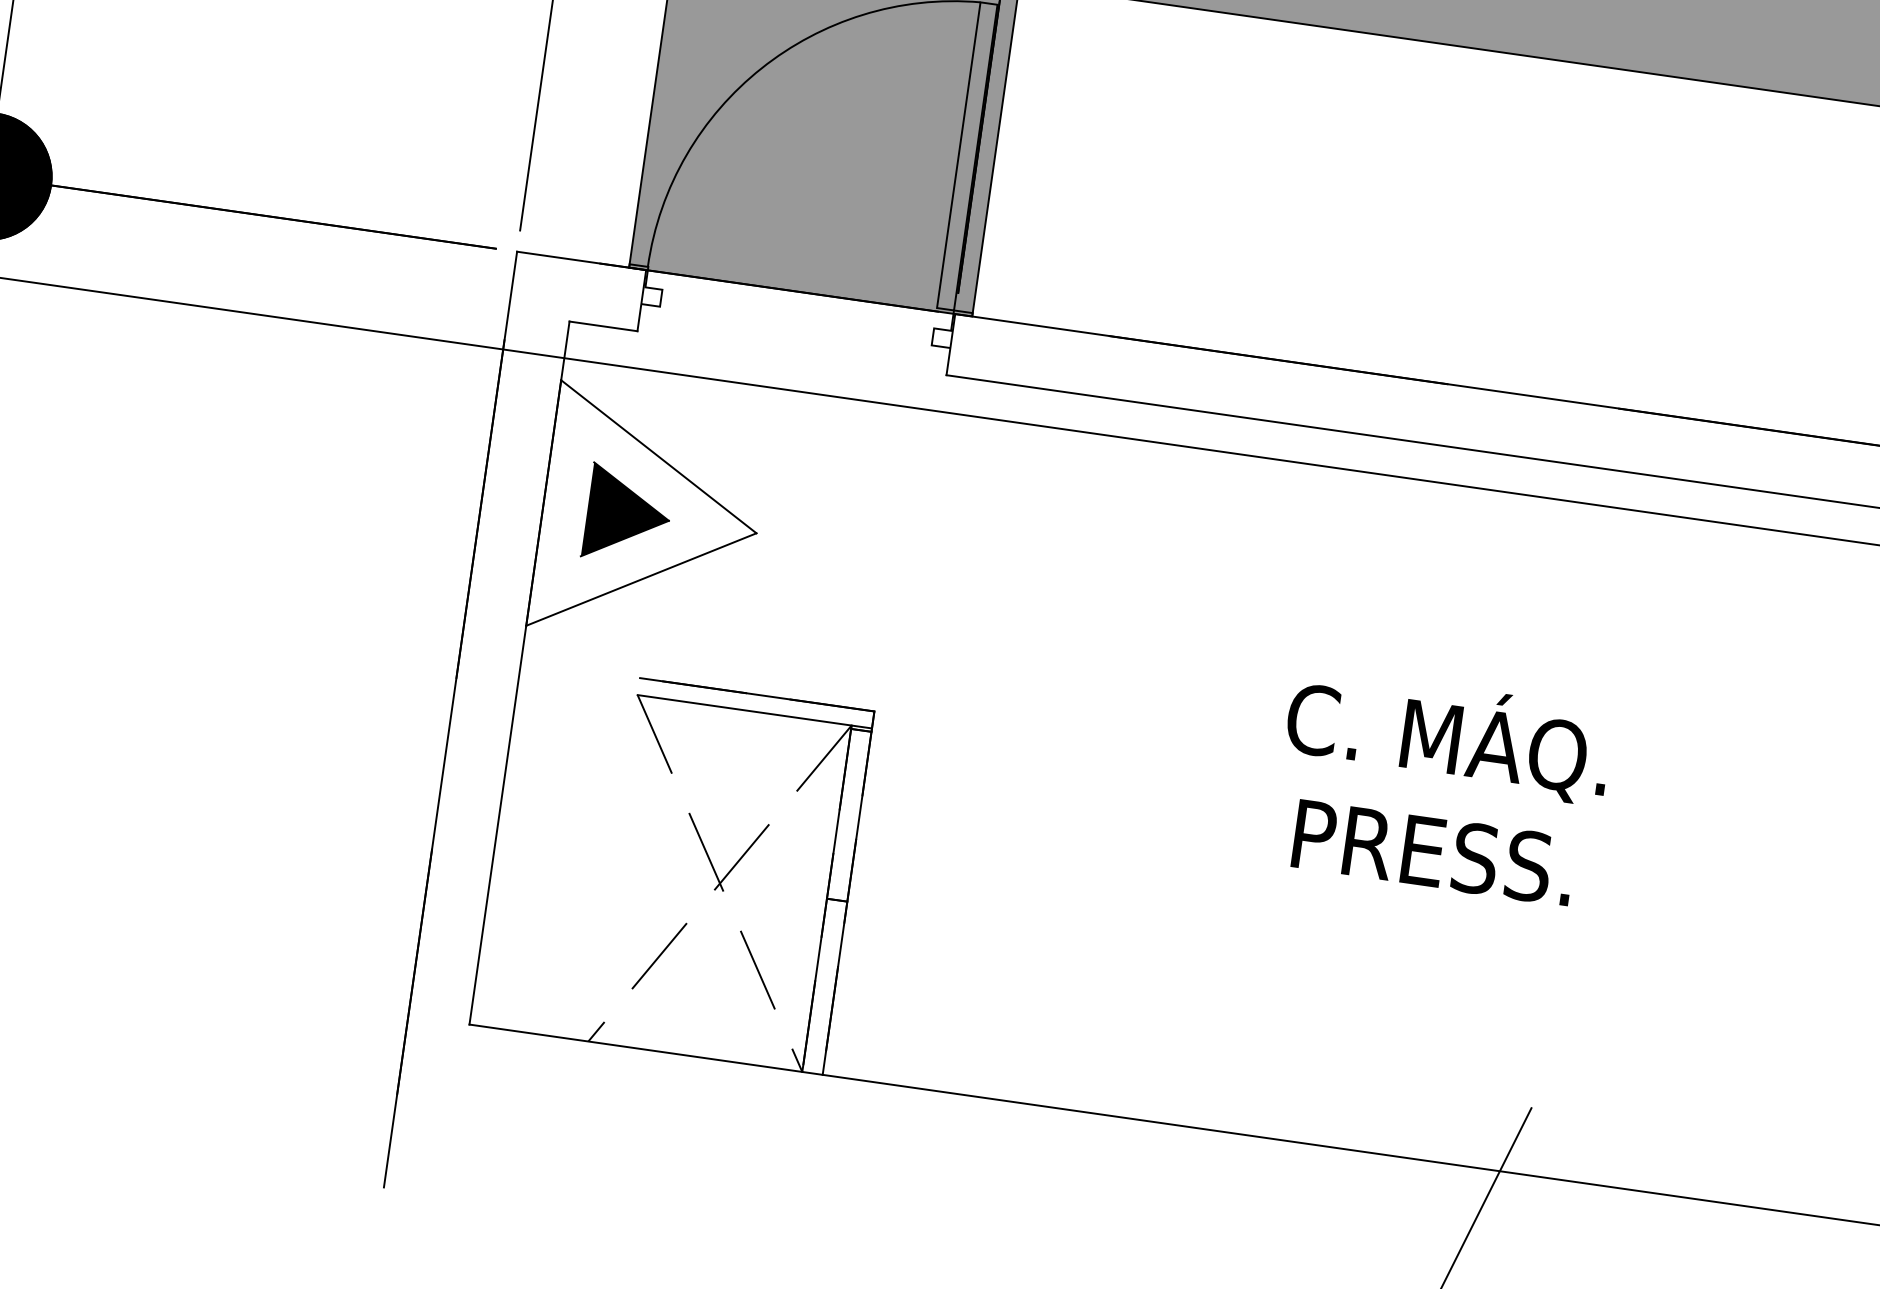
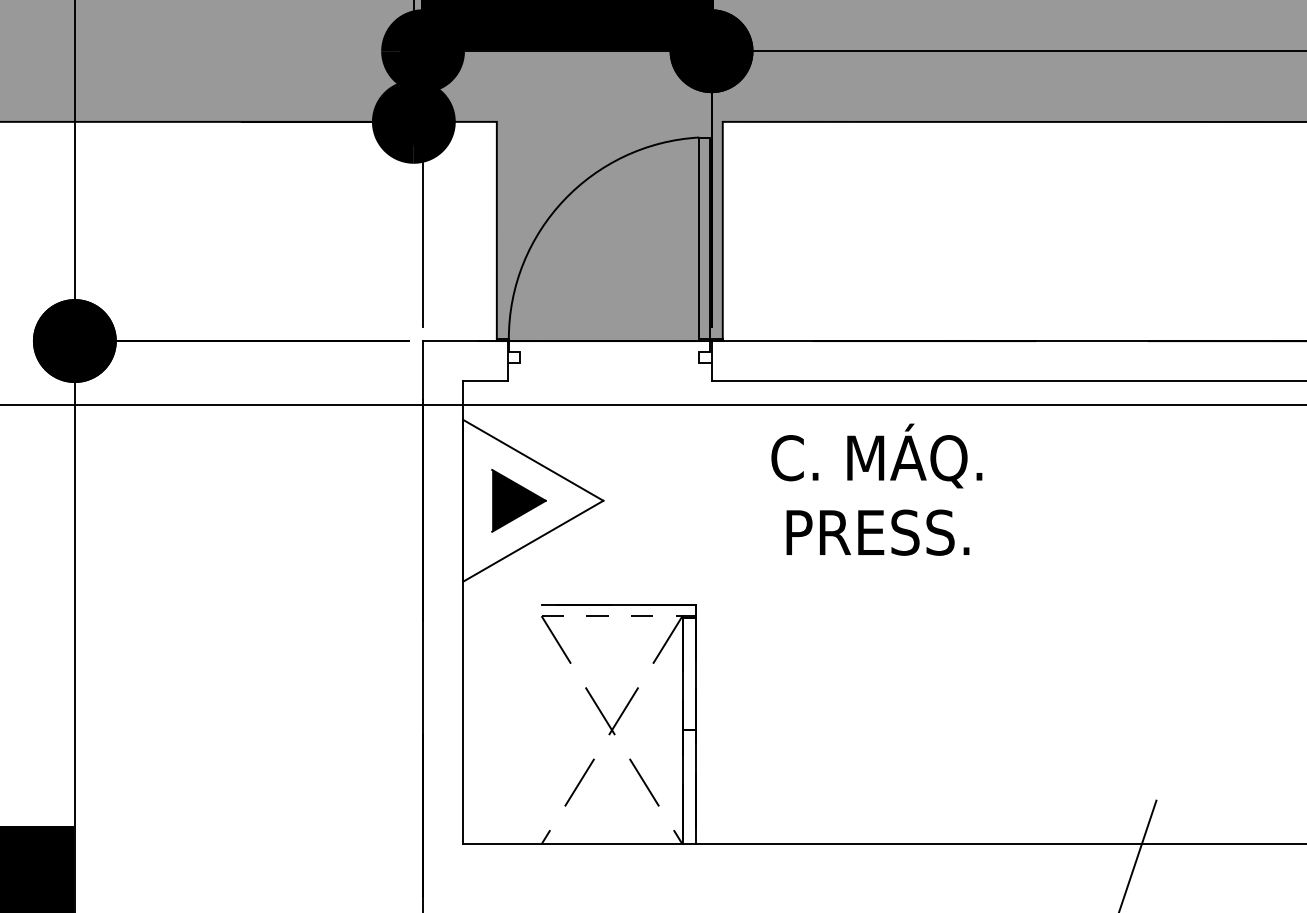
line: (755, 712) -> (619, 616), solid -> dashed
text: (1440, 786) -> (876, 489), moved

